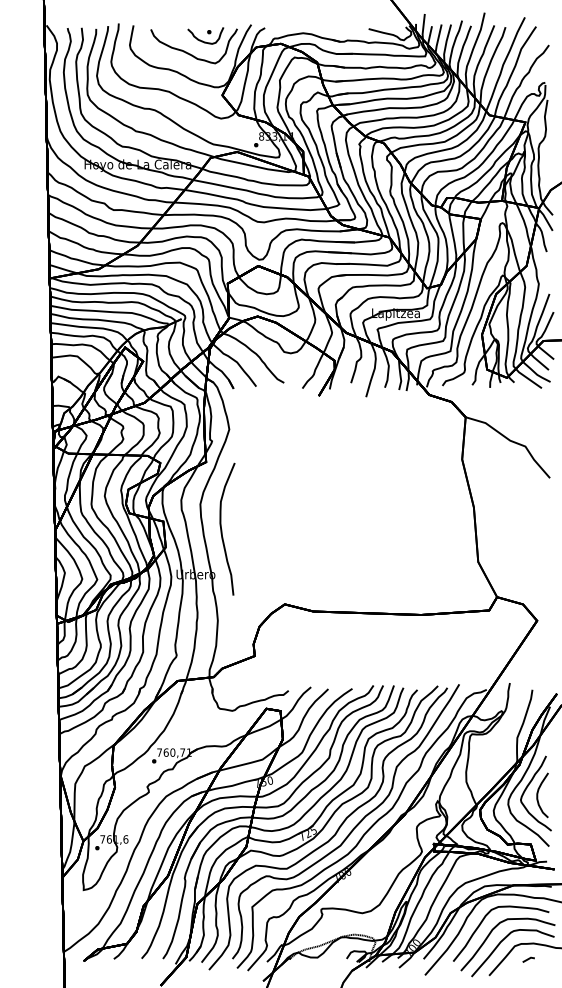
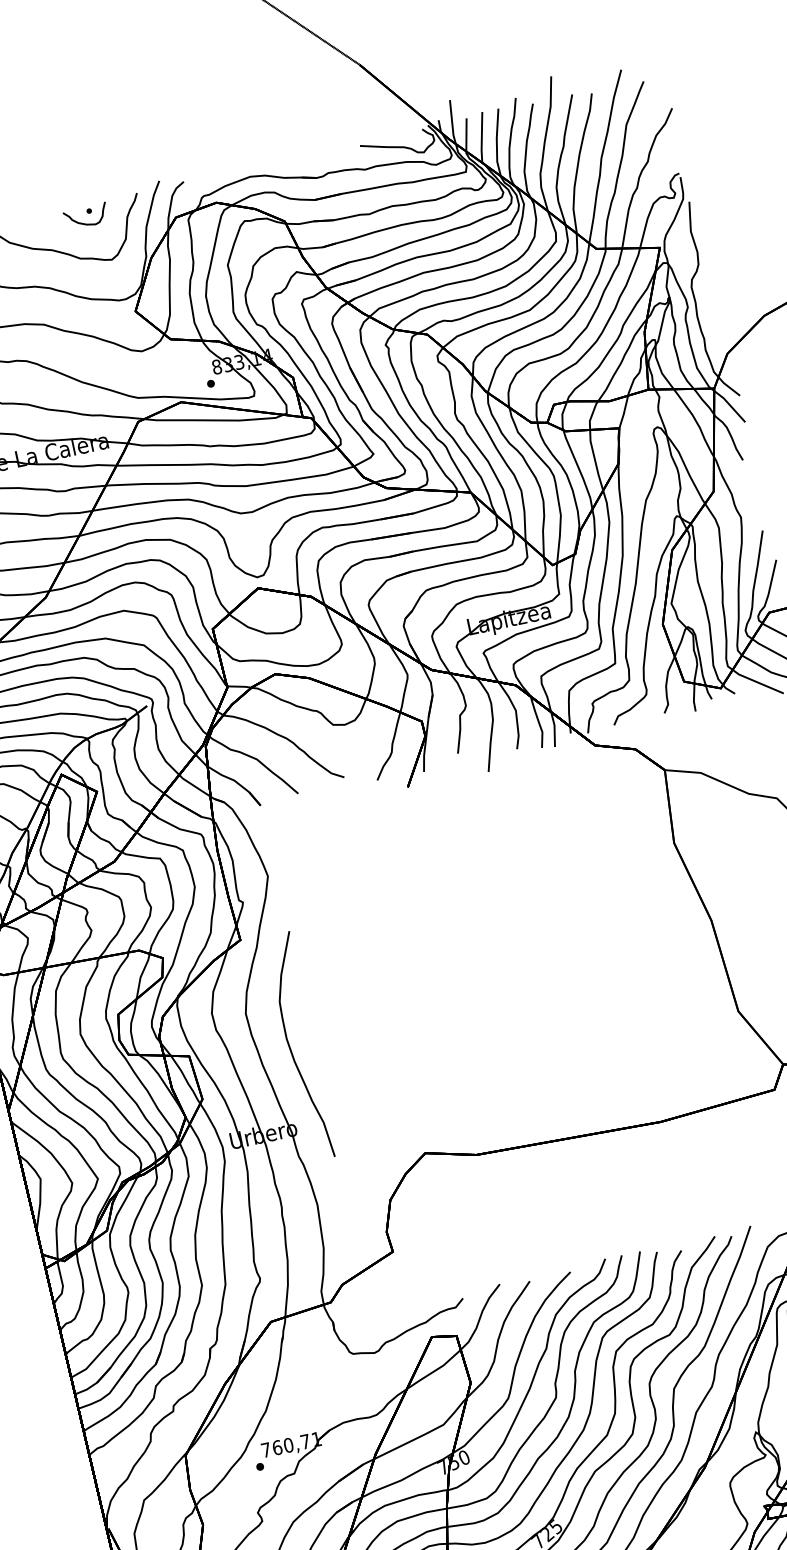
part: (205, 35) -> (85, 215), size x0.7

